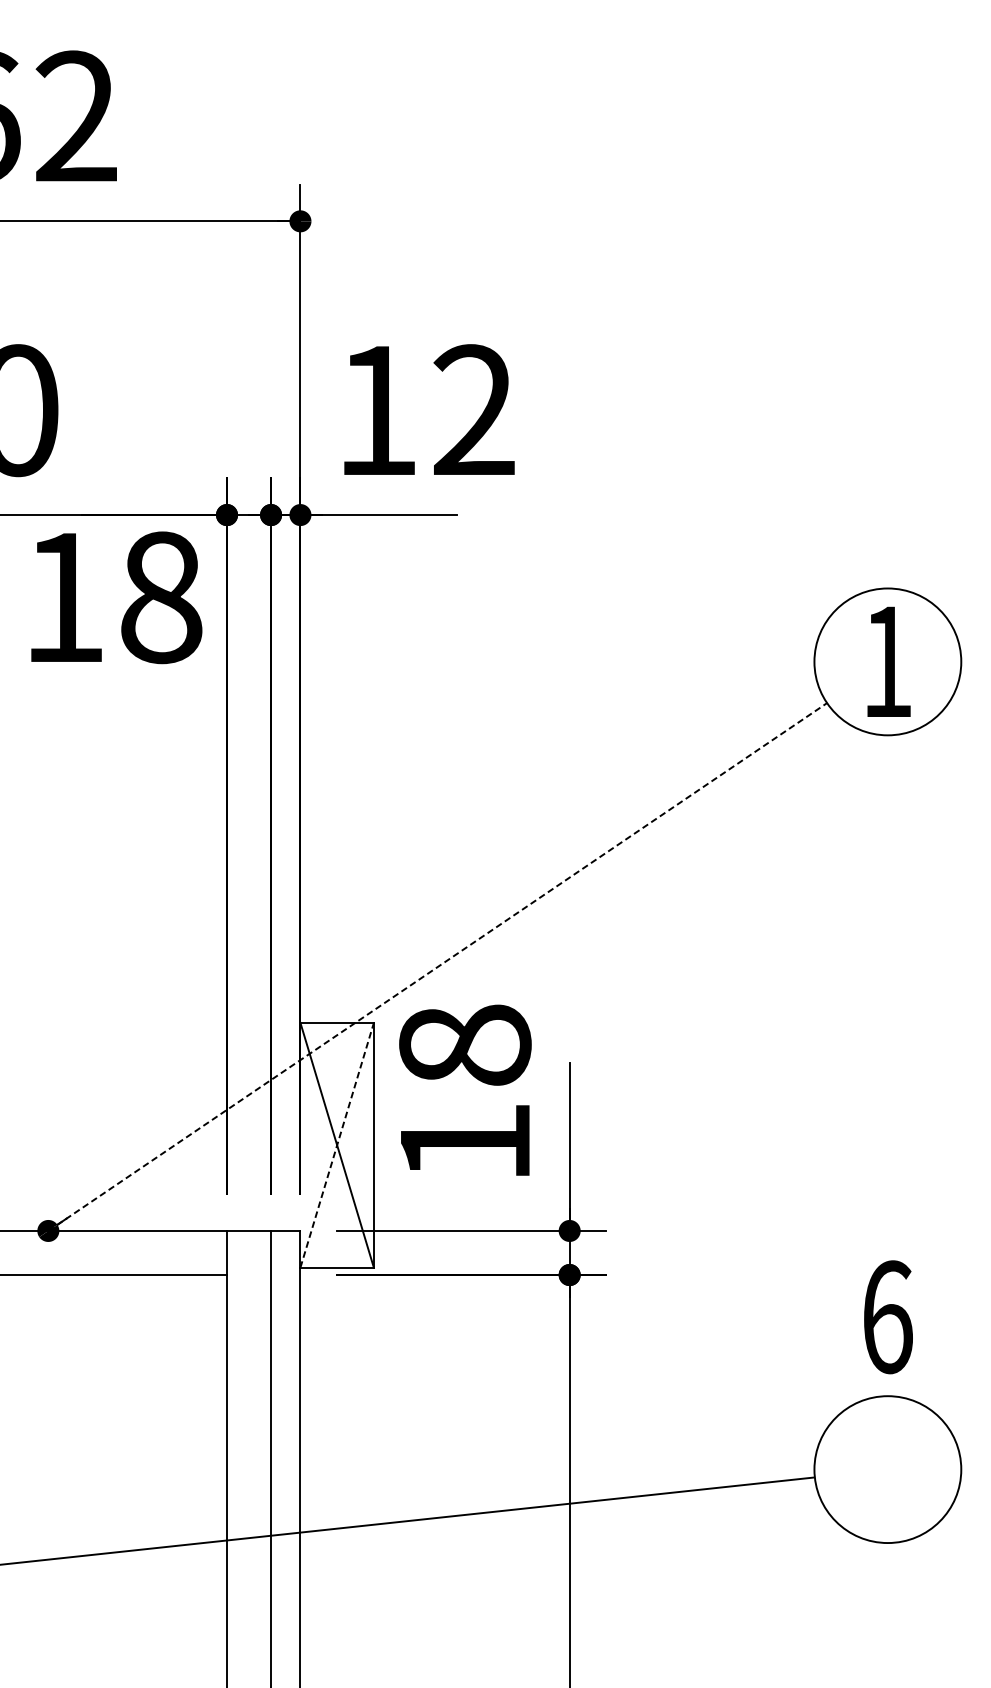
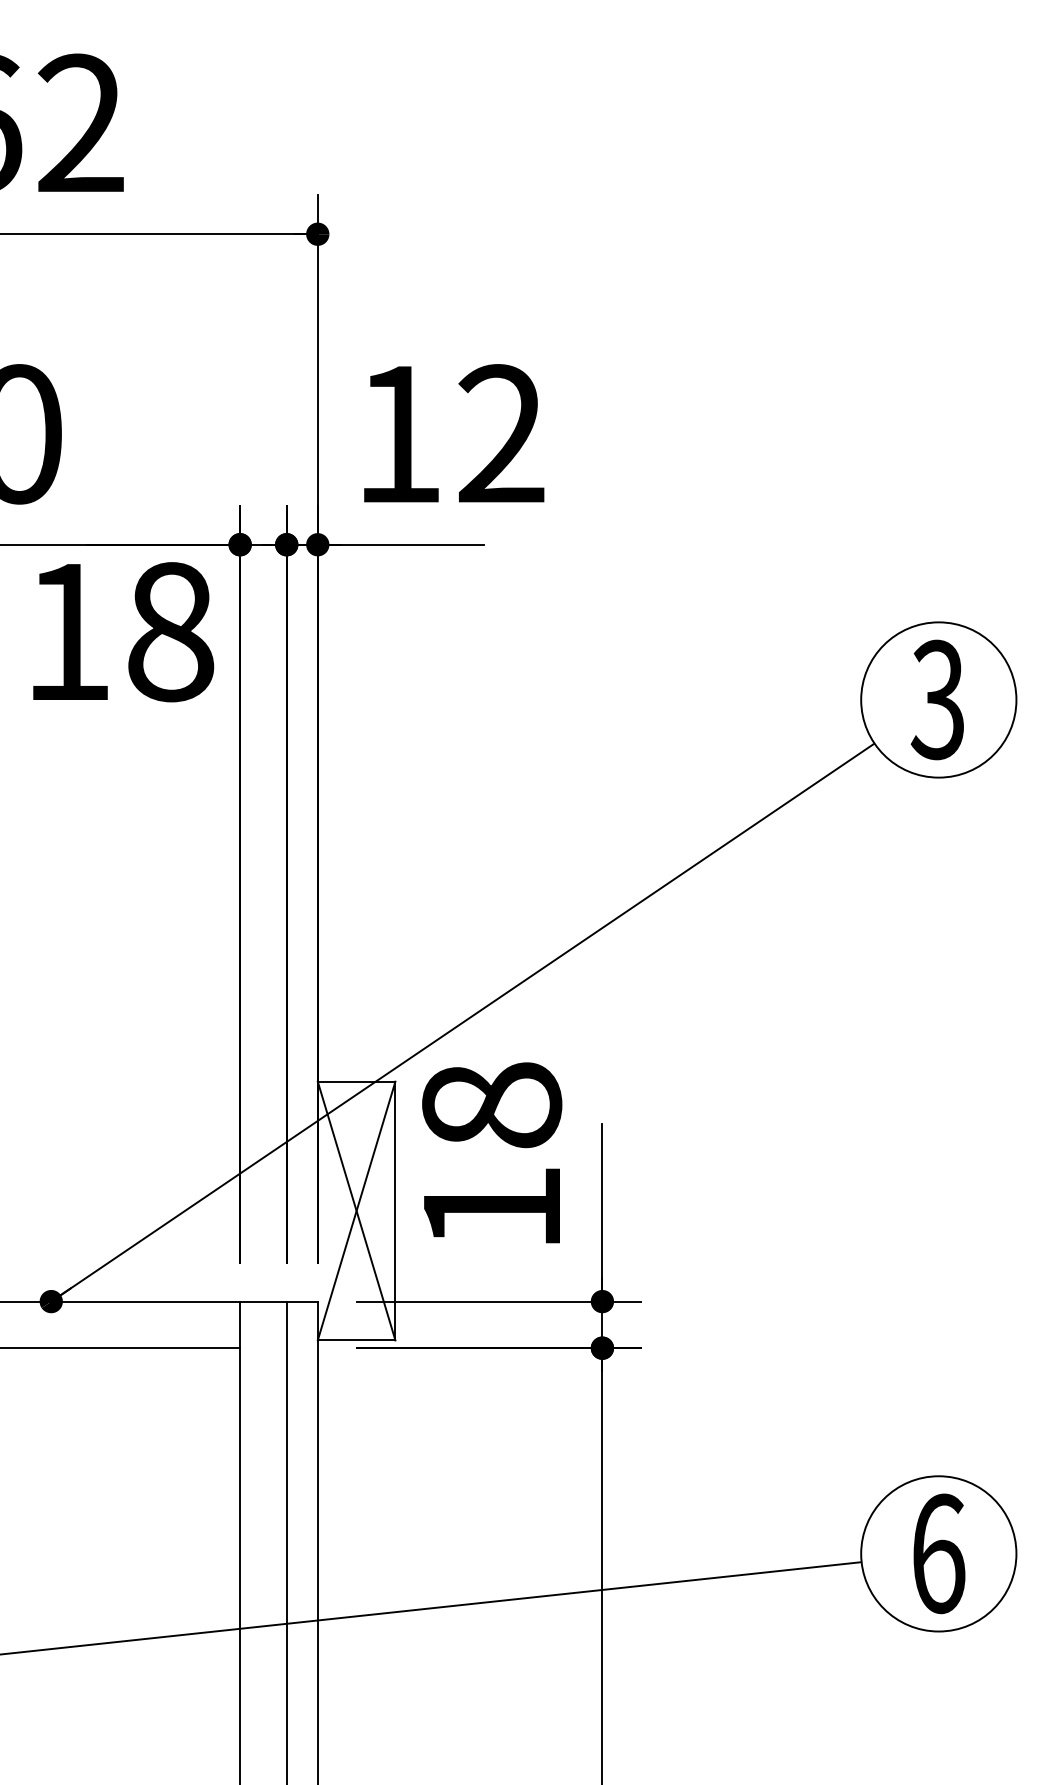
text: (885, 661) -> (936, 699), 1 -> 3
line: (438, 966) -> (463, 1022), dashed -> solid
line: (337, 1144) -> (356, 1210), dashed -> solid
text: (888, 1316) -> (939, 1553), moved

